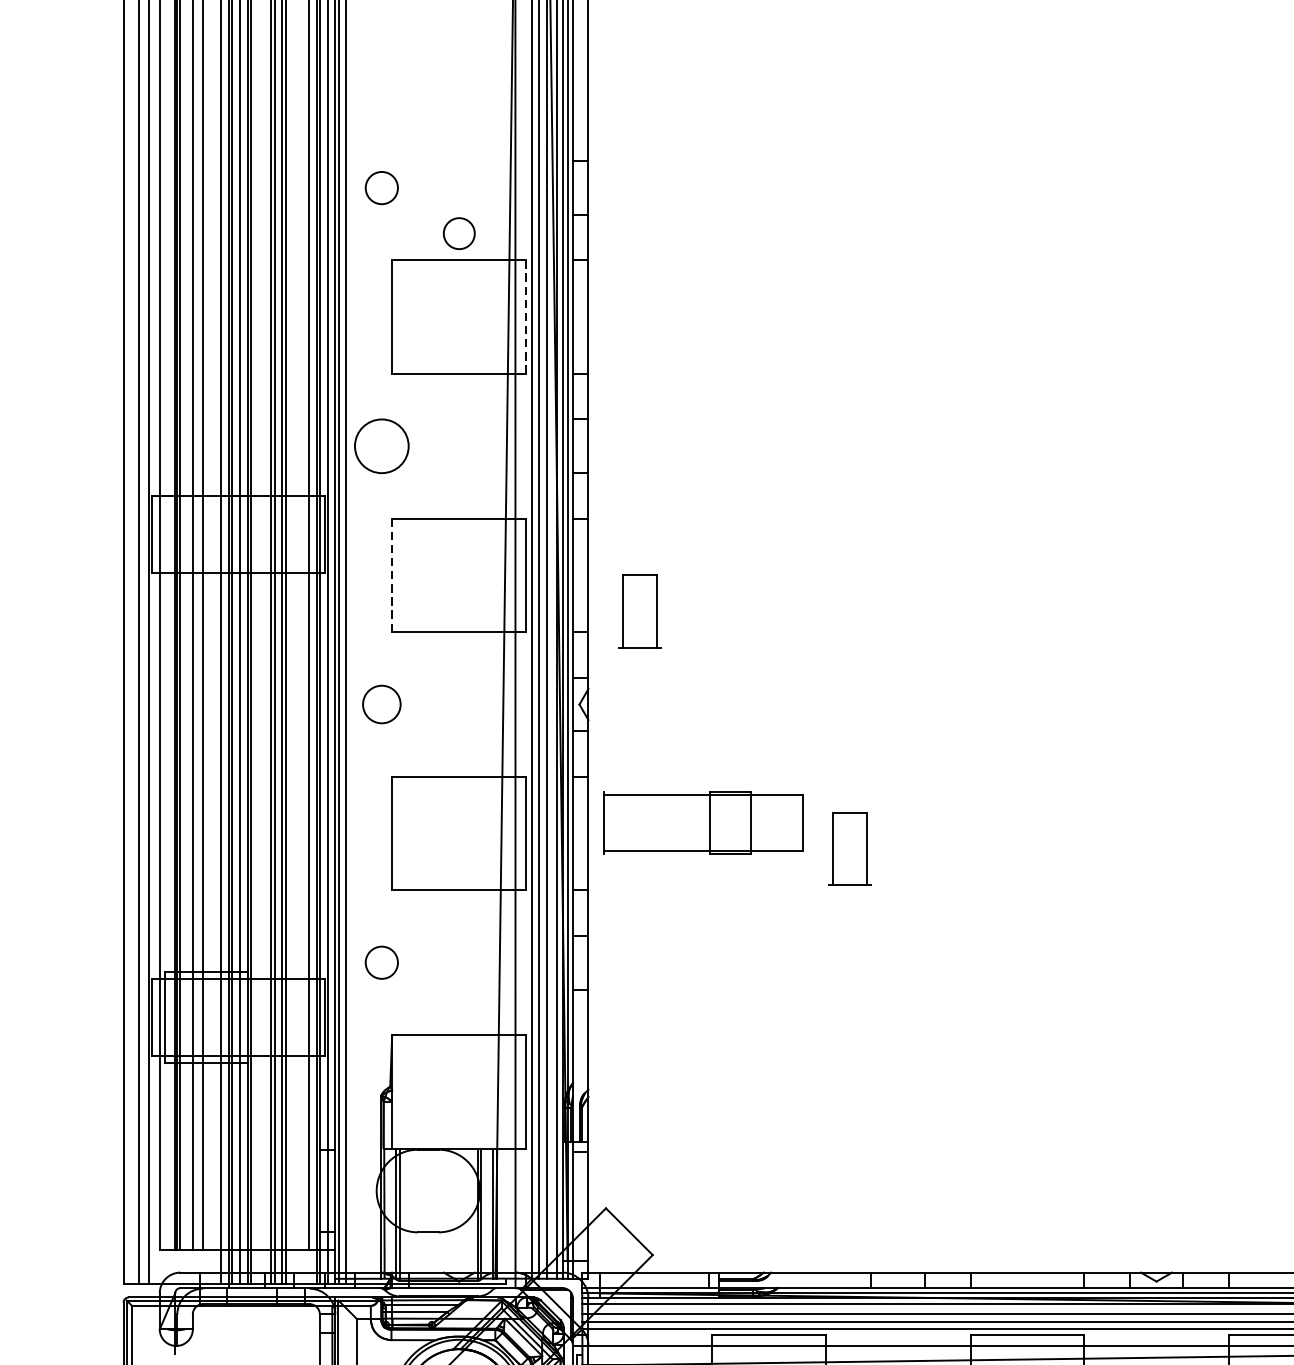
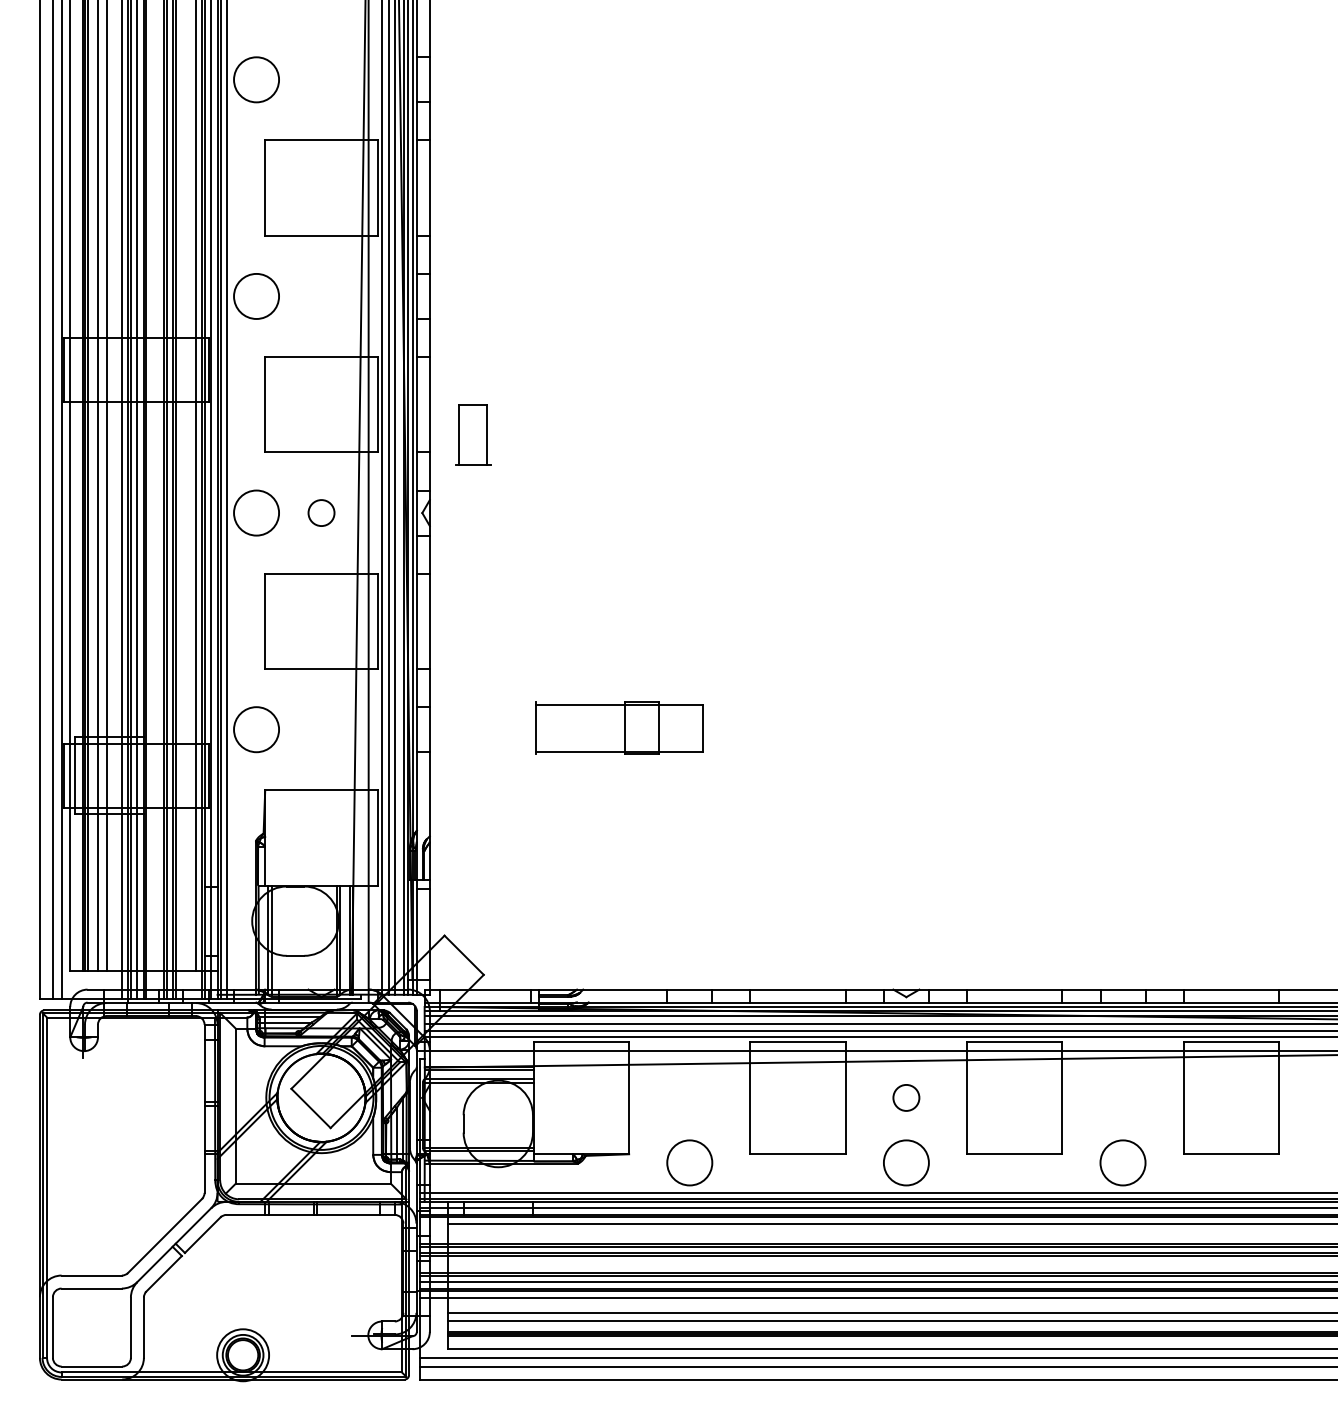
circle: (381, 187) -> (256, 79), size x1.67
circle: (459, 232) -> (321, 512), moved
line: (526, 317) -> (377, 188), dashed -> solid
line: (392, 575) -> (265, 404), dashed -> solid
circle: (381, 703) -> (256, 512), size x1.43
part: (703, 821) -> (619, 727), moved
part: (850, 848) -> (649, 633), removed
circle: (381, 962) -> (256, 729), size x1.67

